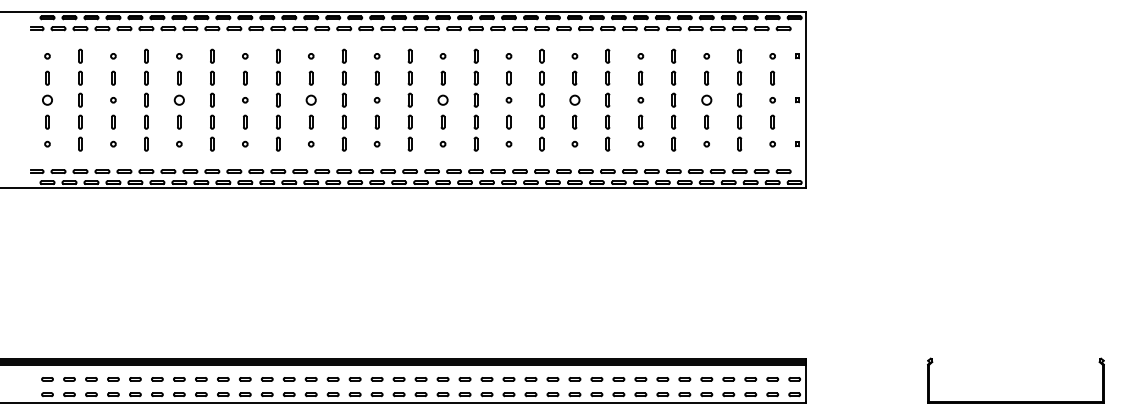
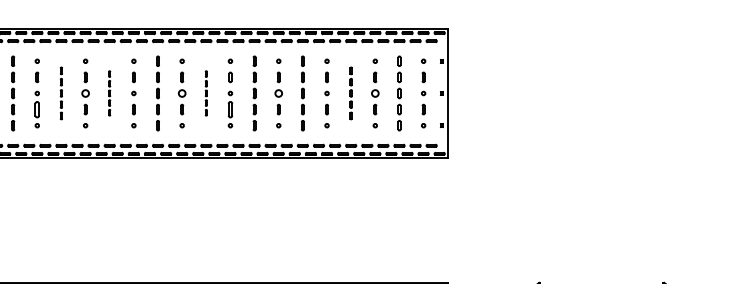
part: (277, 99) -> (60, 92), size x0.7
part: (343, 99) -> (109, 92), size x0.6
part: (475, 99) -> (205, 92), size x0.6
part: (673, 99) -> (350, 92), size x0.7
part: (245, 121) -> (37, 109), size x1.6
part: (508, 121) -> (230, 109), size x1.6

